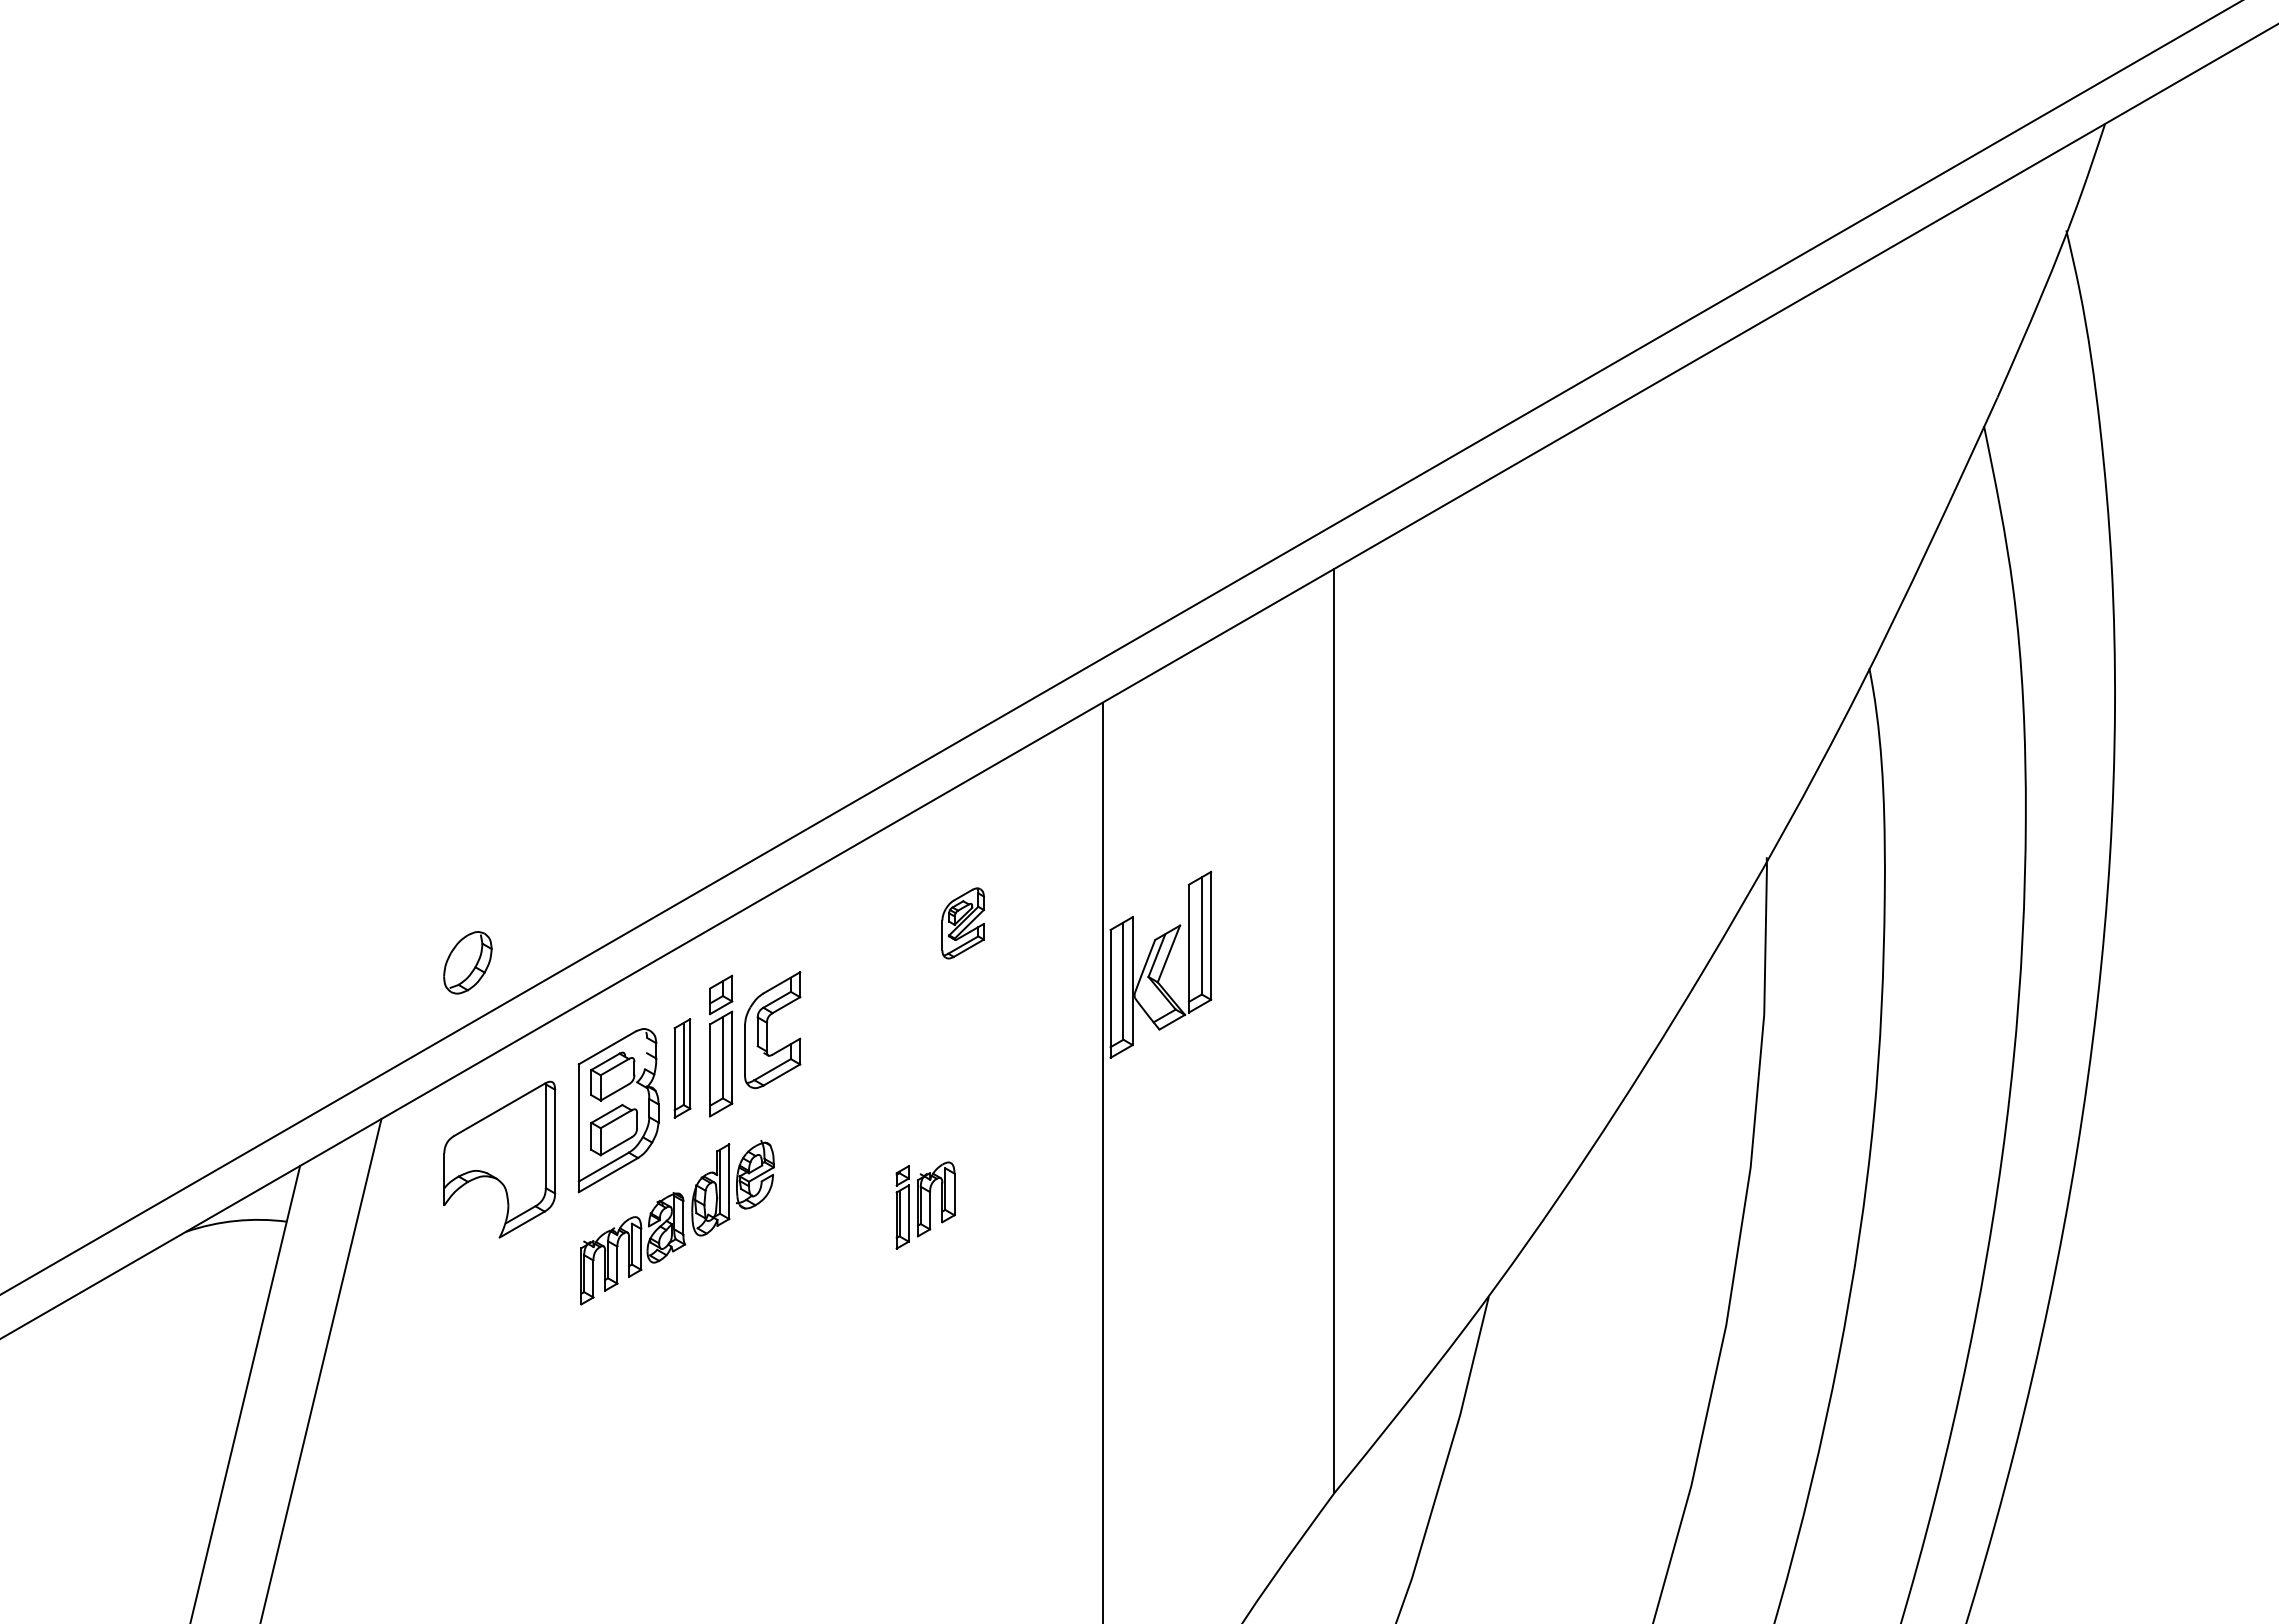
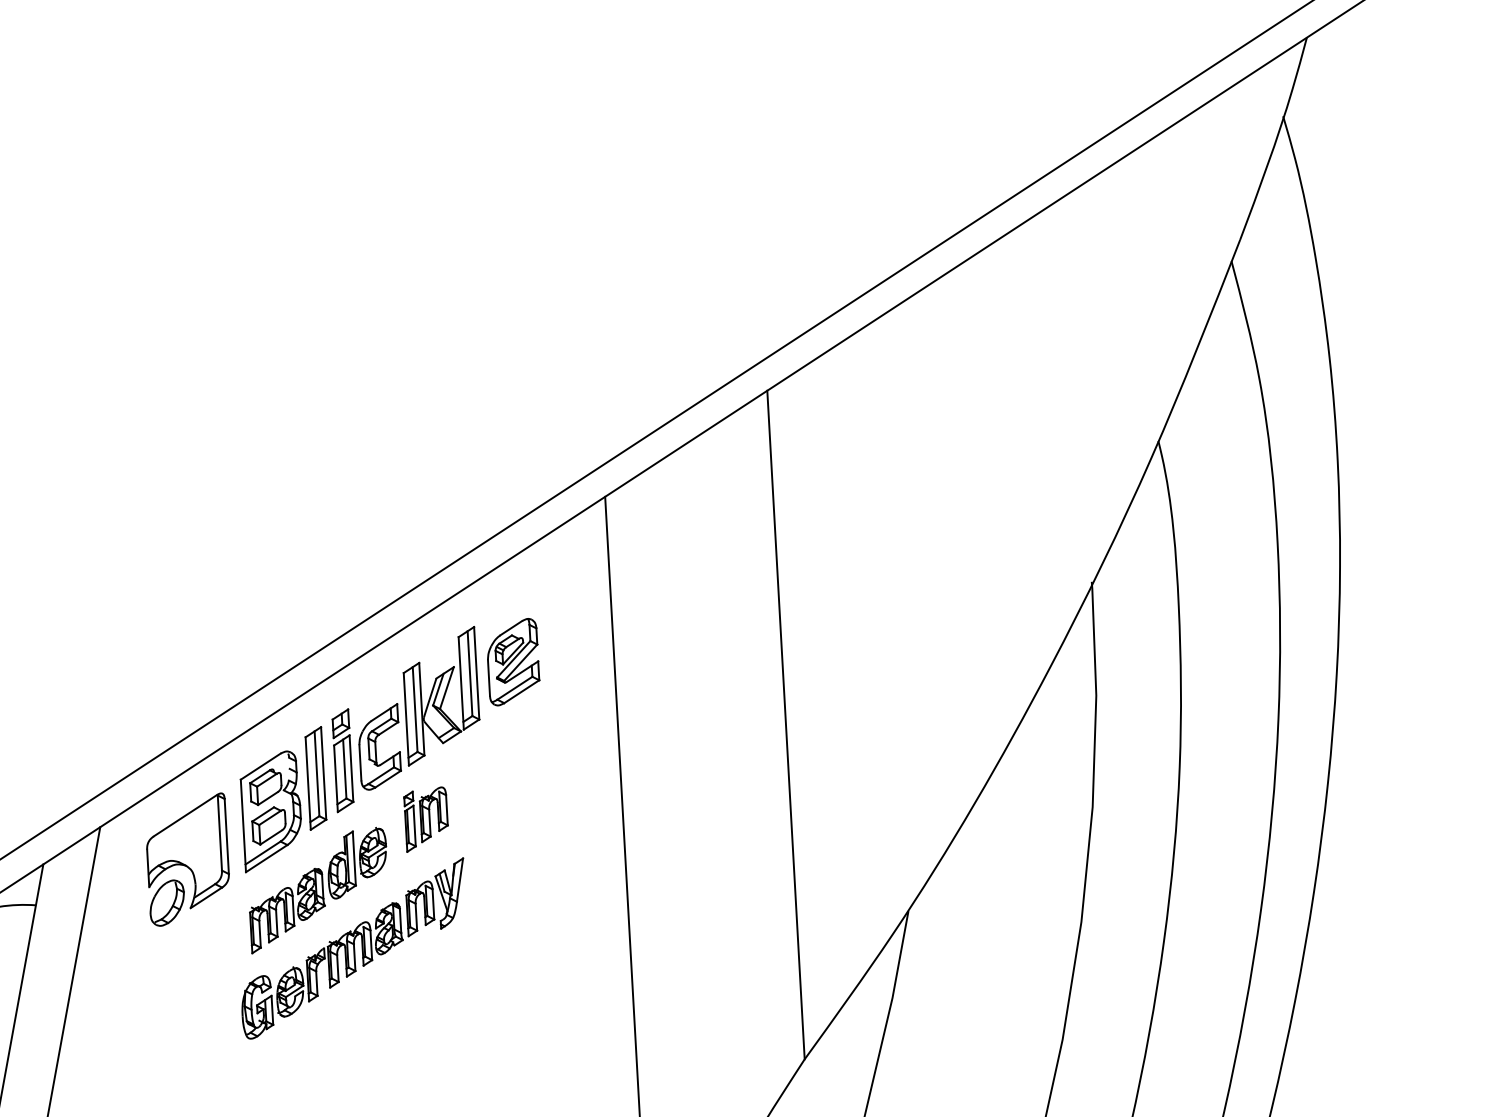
part: (962, 923) -> (512, 662), size x1.67
part: (467, 962) -> (166, 902), moved
part: (1160, 964) -> (441, 696), moved
part: (682, 1068) -> (315, 778), size x1.43
part: (925, 1205) -> (426, 819), moved
part: (721, 1305) -> (353, 948), added

